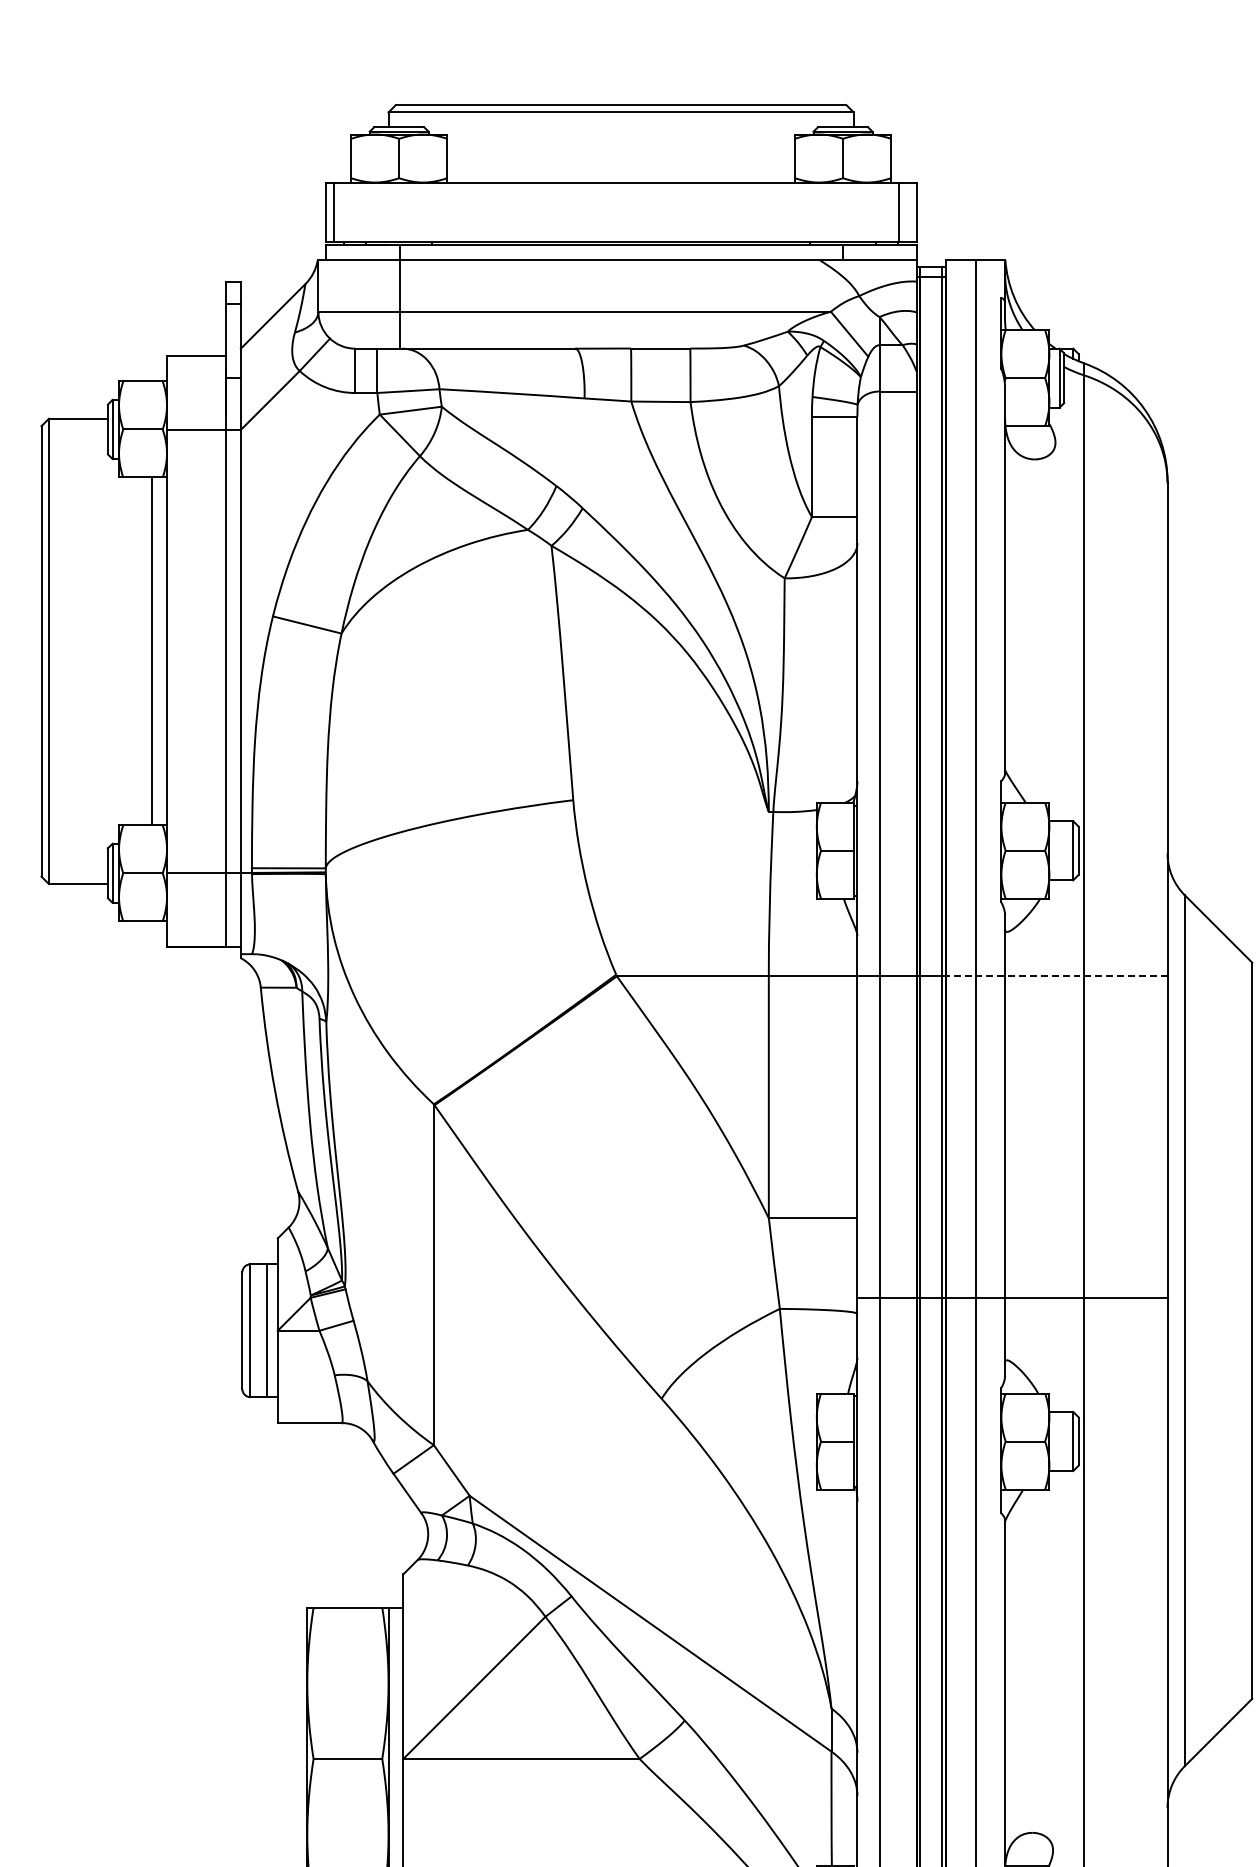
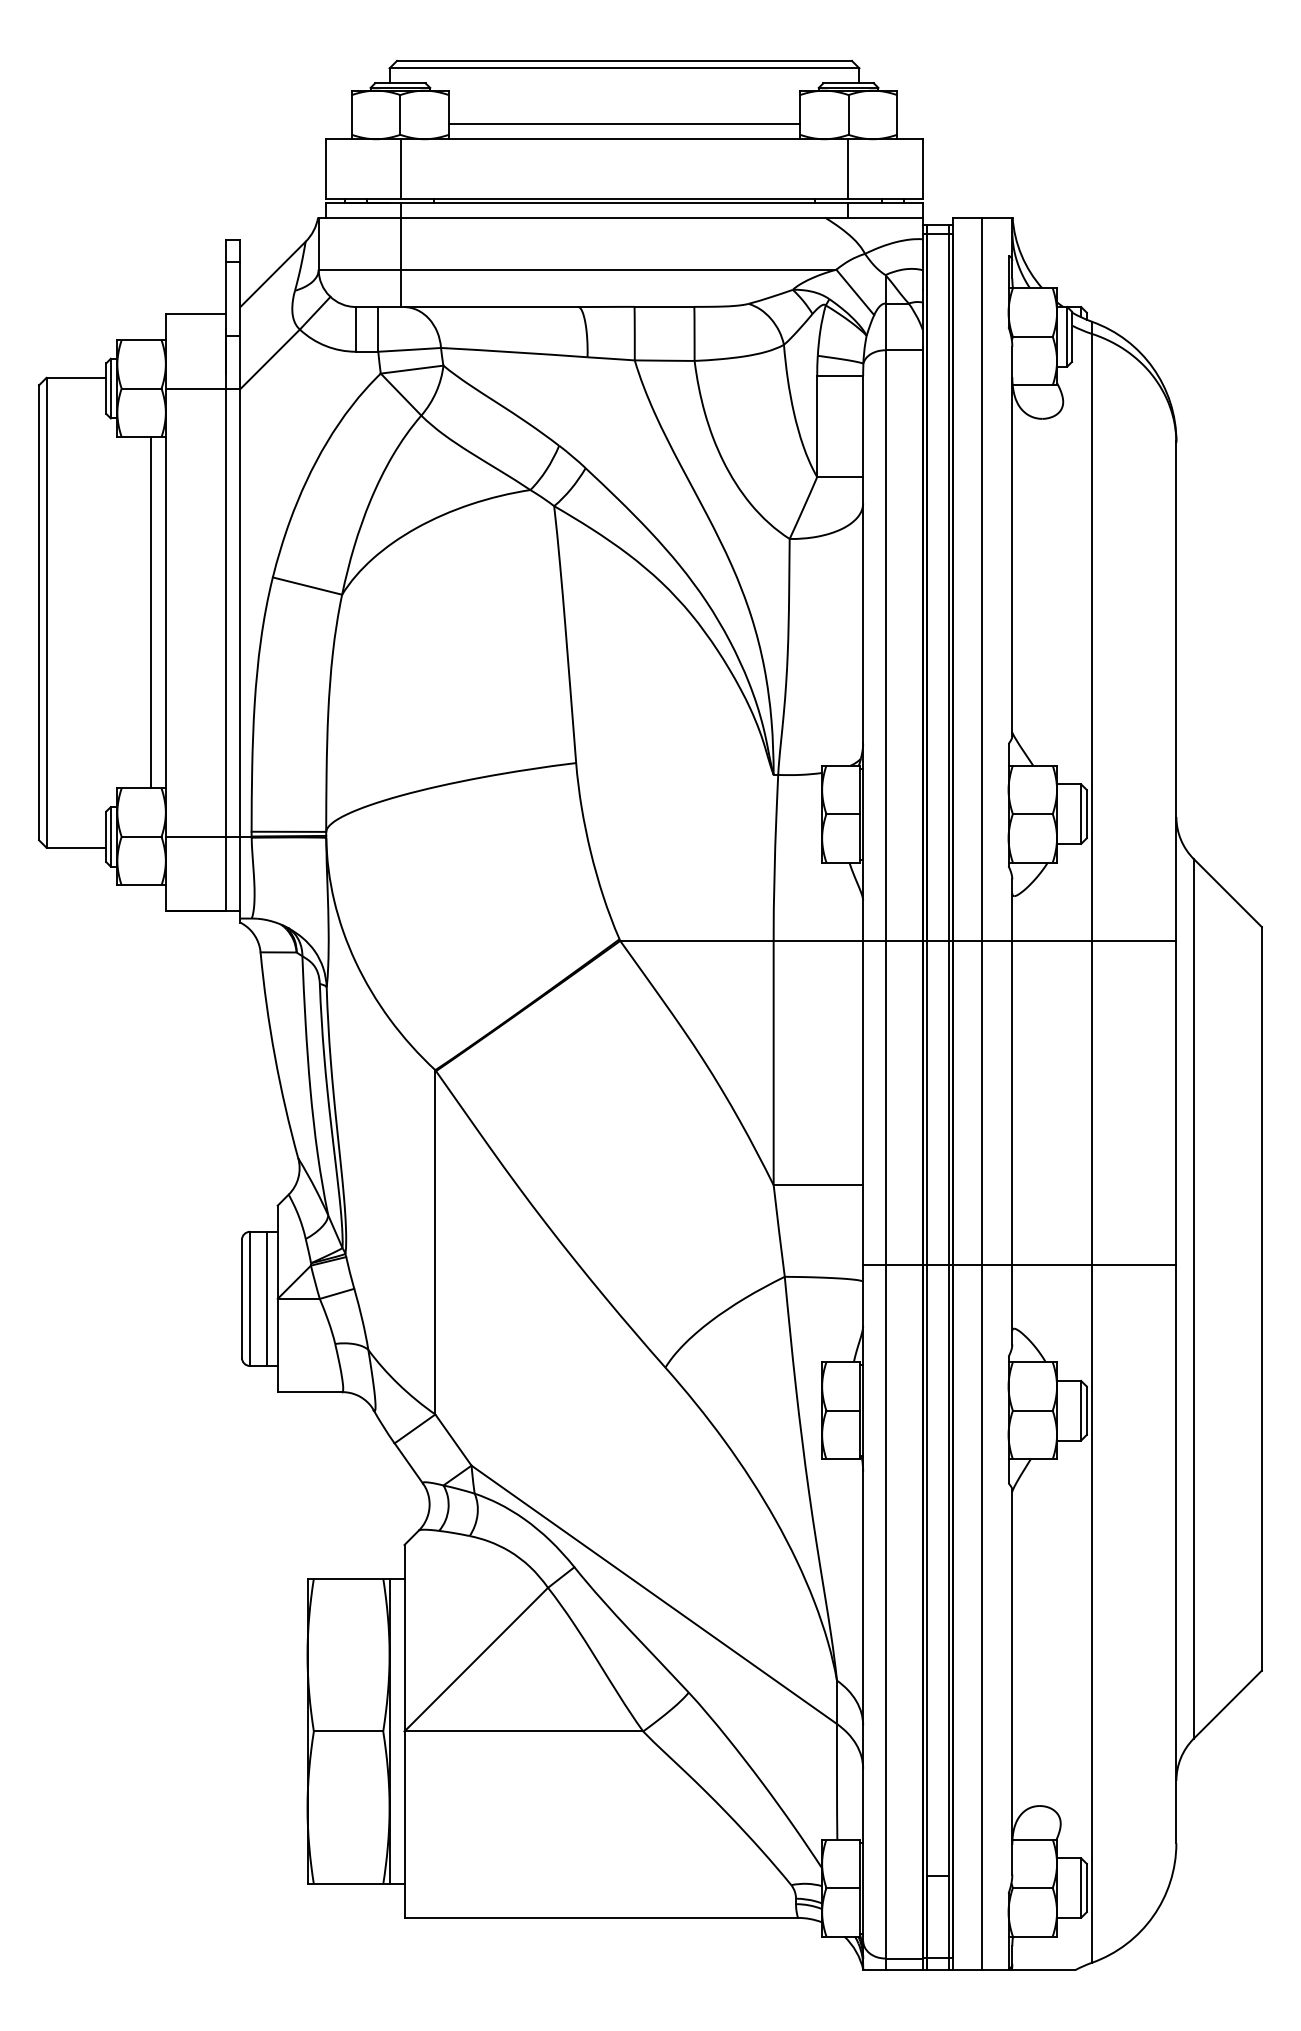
line: (621, 167) -> (624, 124), added
line: (334, 211) -> (400, 168), moved
line: (899, 211) -> (848, 168), moved
line: (1056, 975) -> (1064, 940), dashed -> solid

